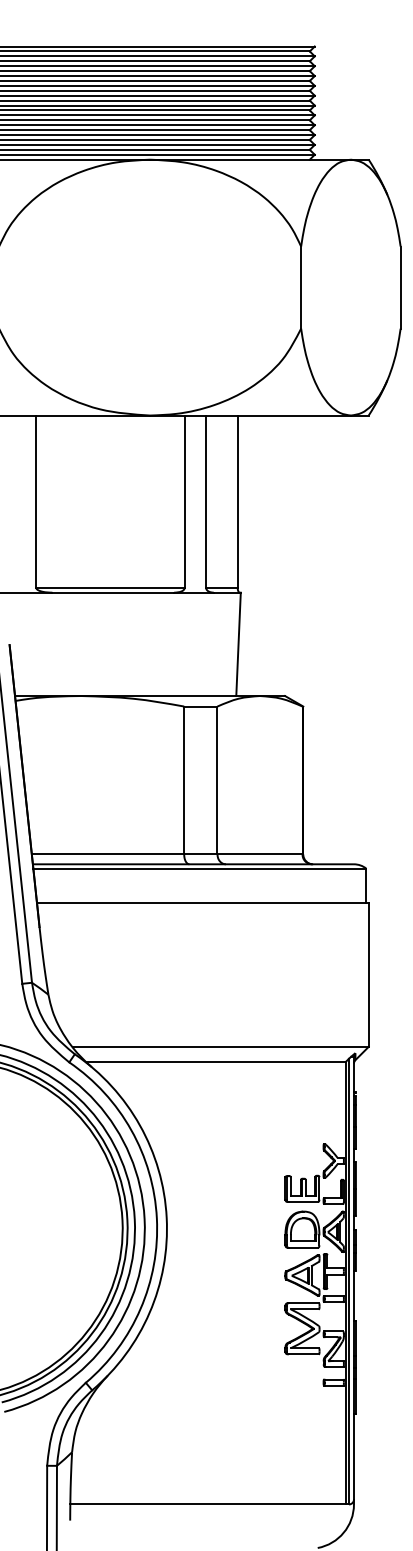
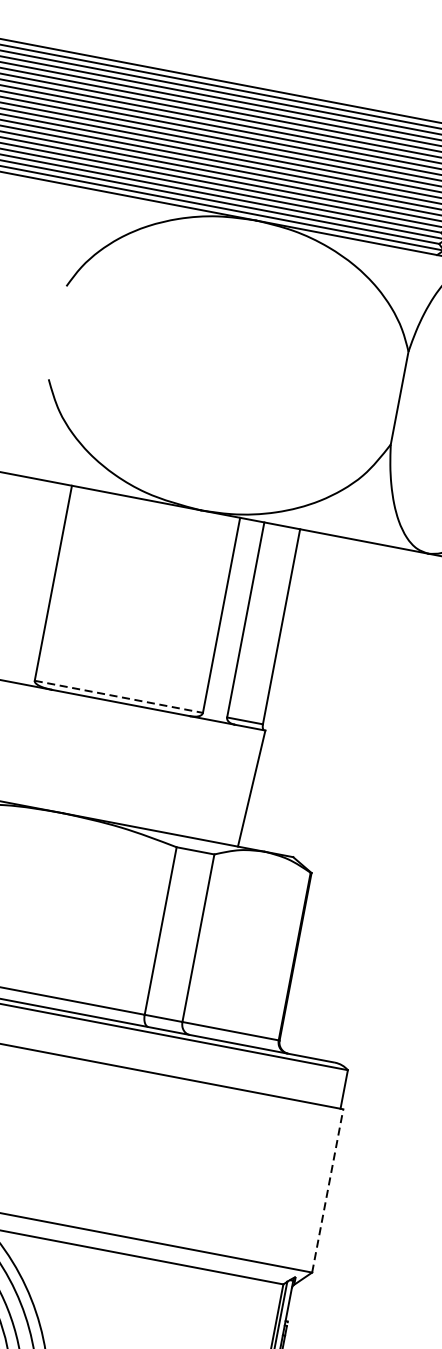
line: (110, 587) -> (118, 696), solid -> dashed
line: (368, 974) -> (327, 1190), solid -> dashed

